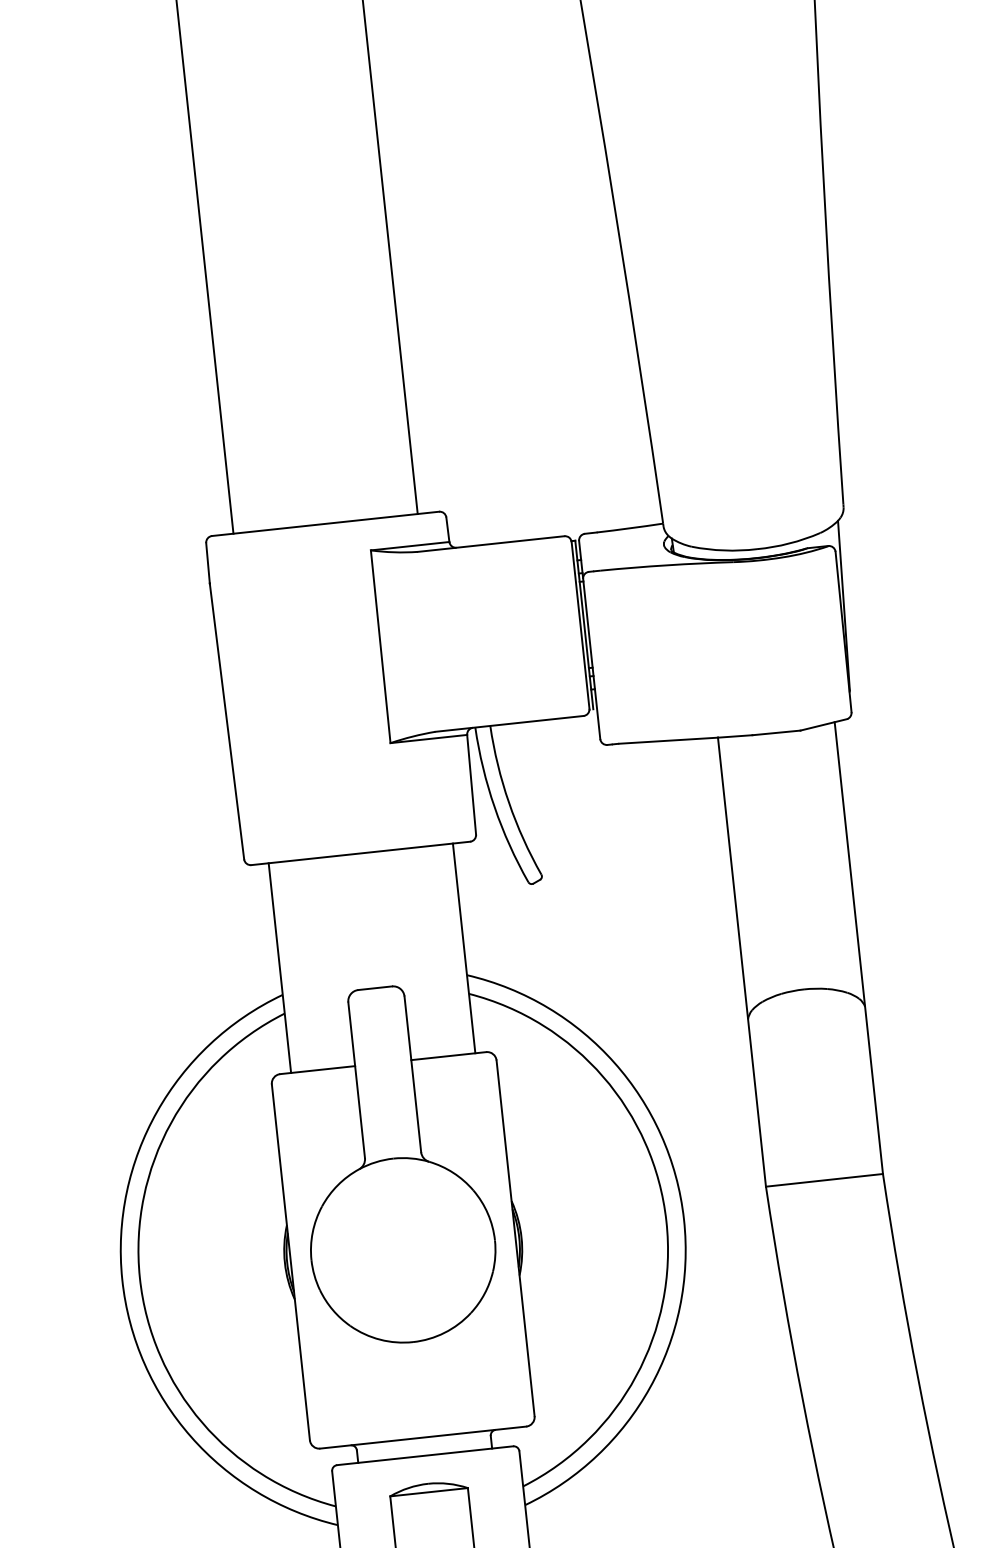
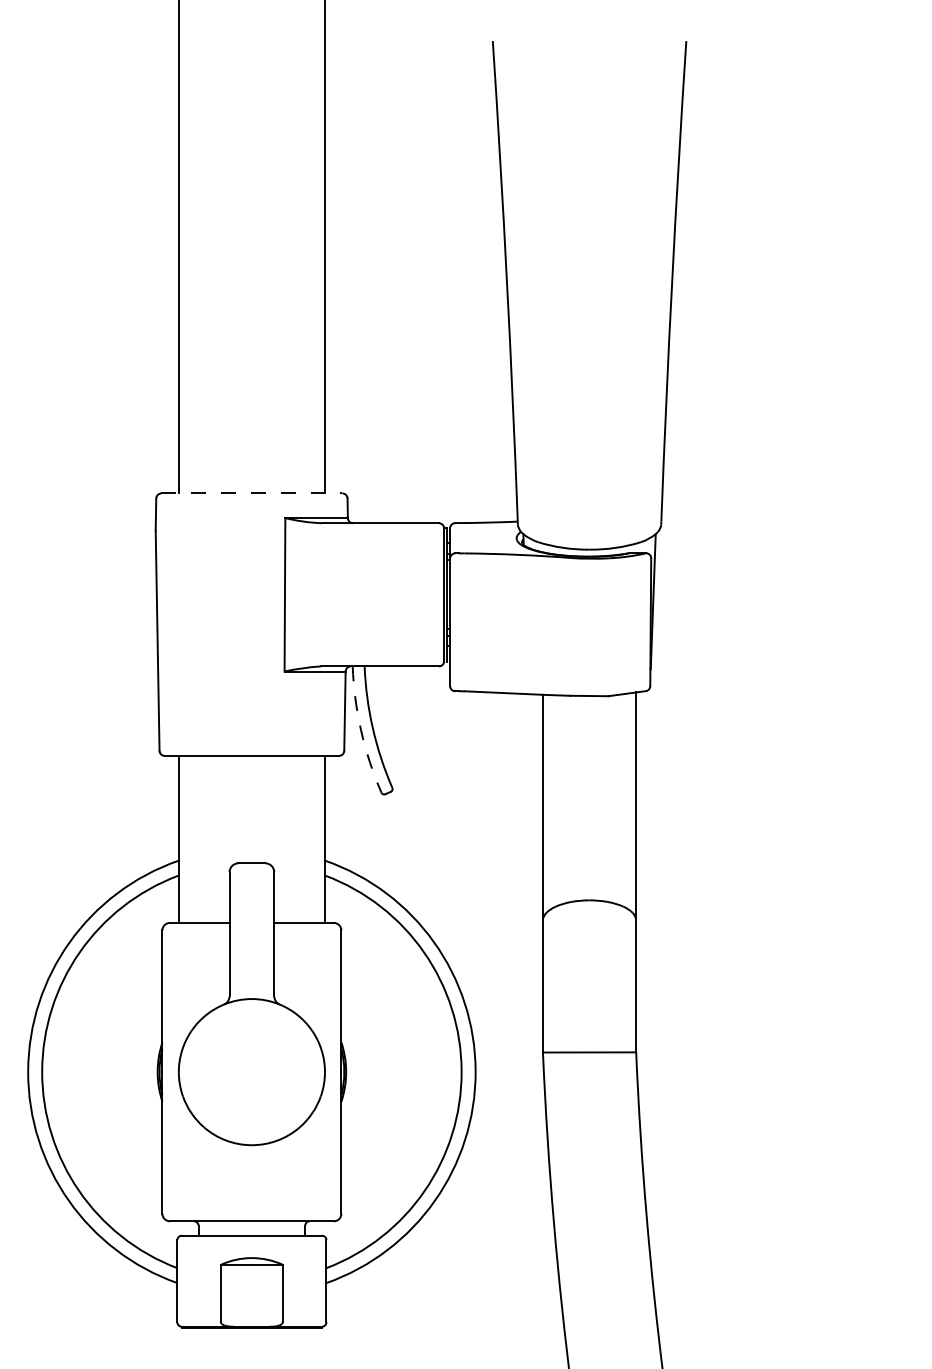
line: (326, 523) -> (252, 493), solid -> dashed
arc: (494, 806) -> (361, 730), solid -> dashed

